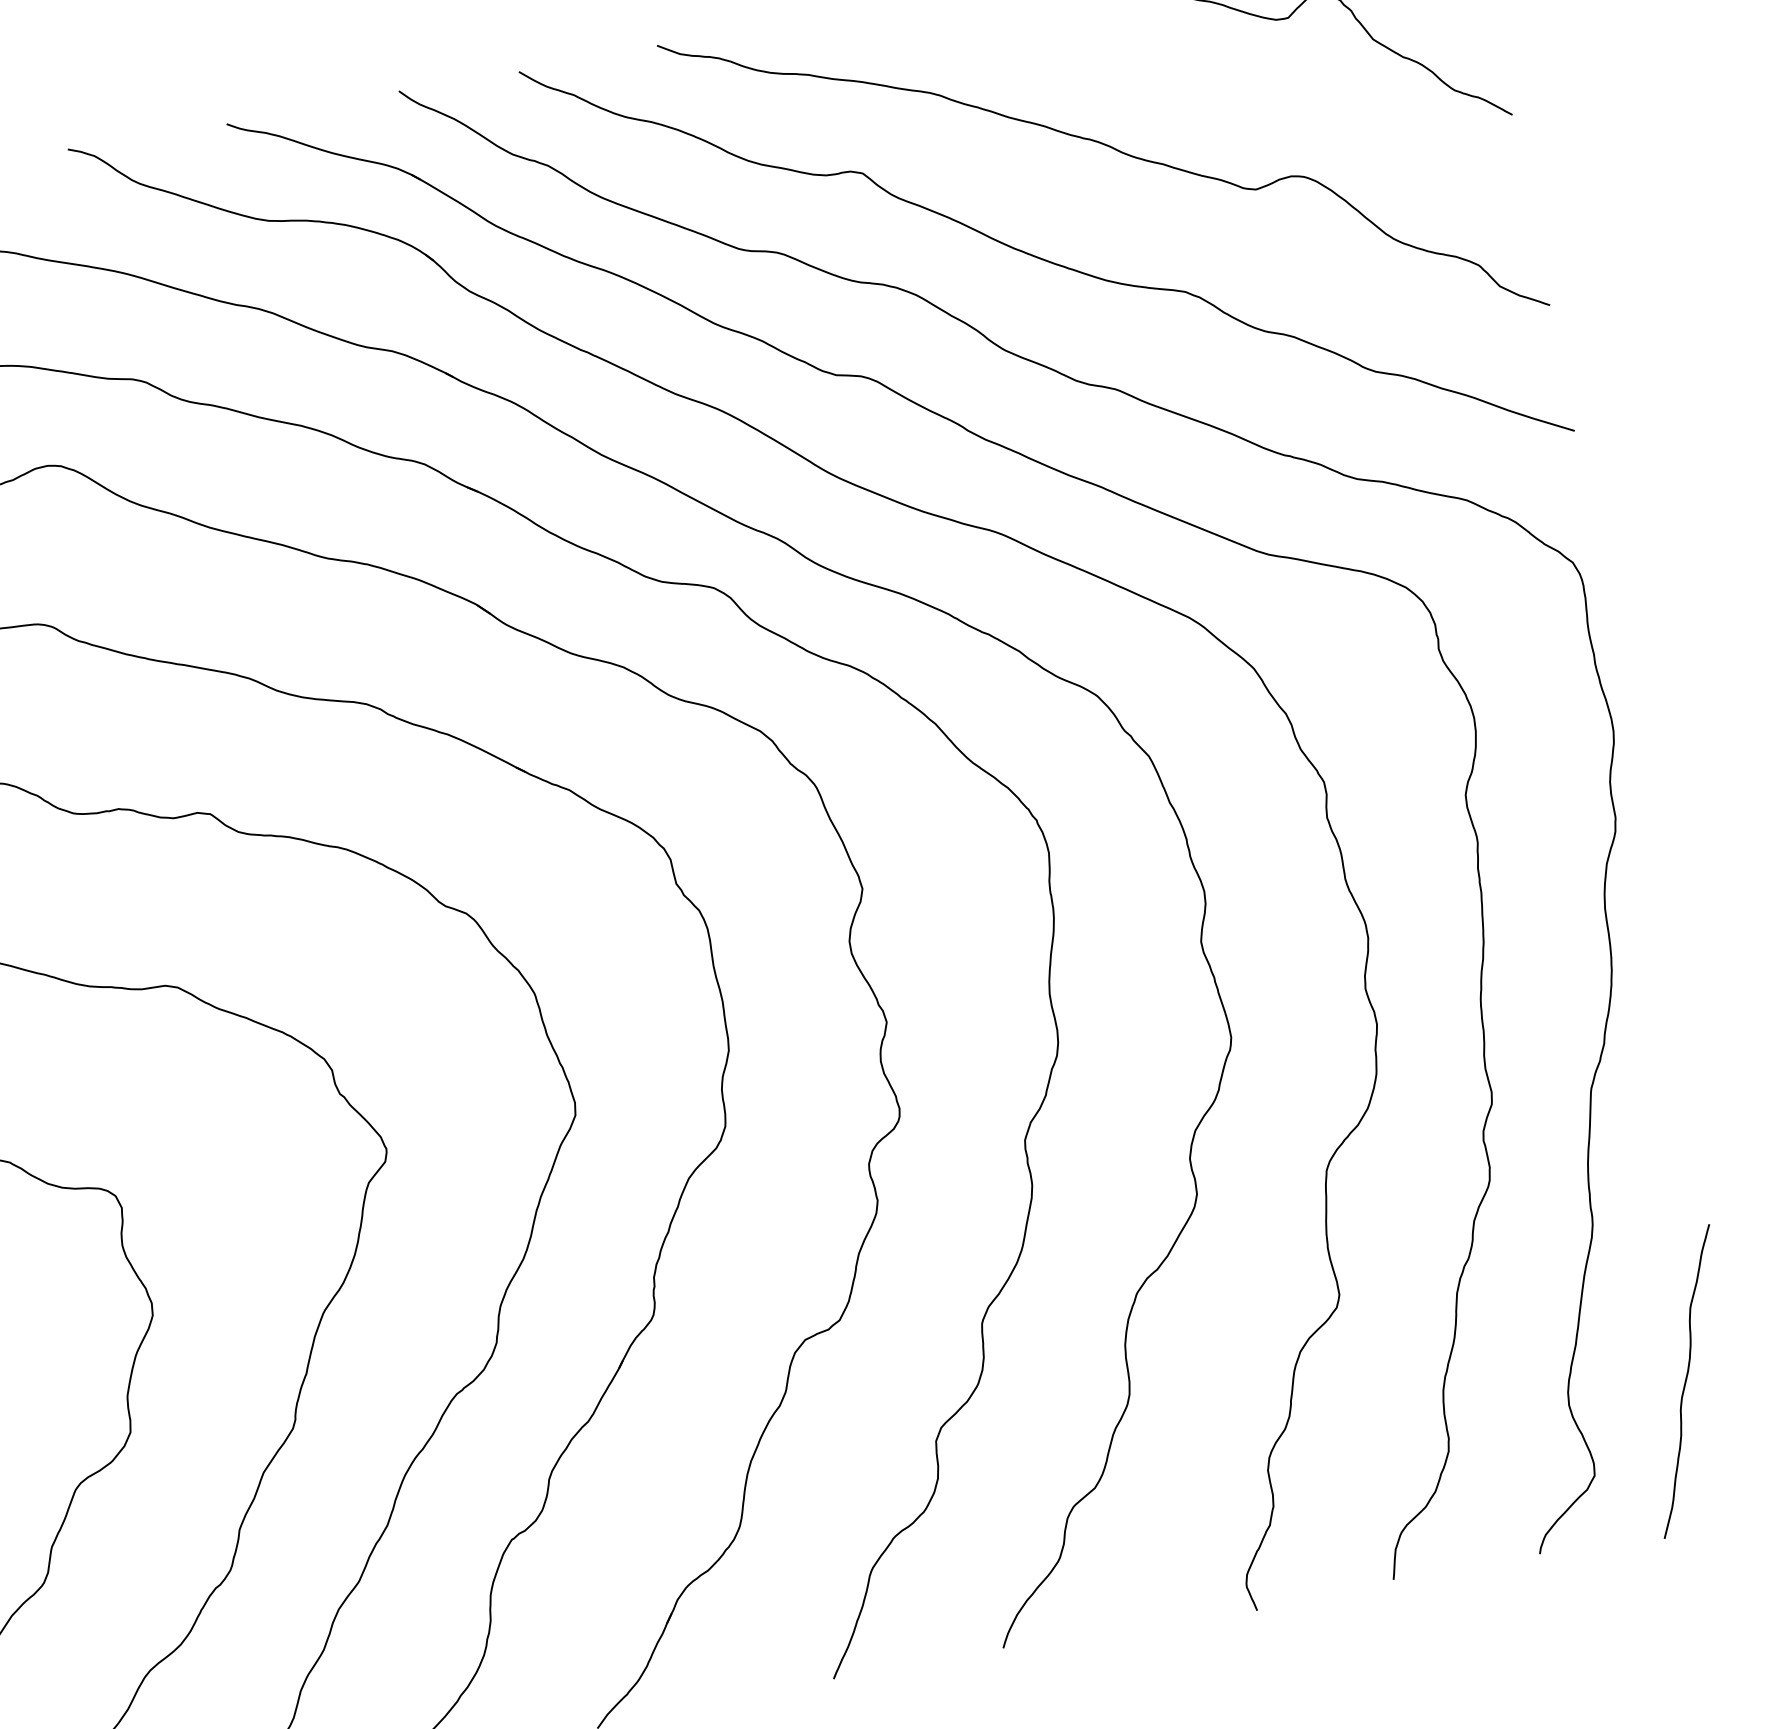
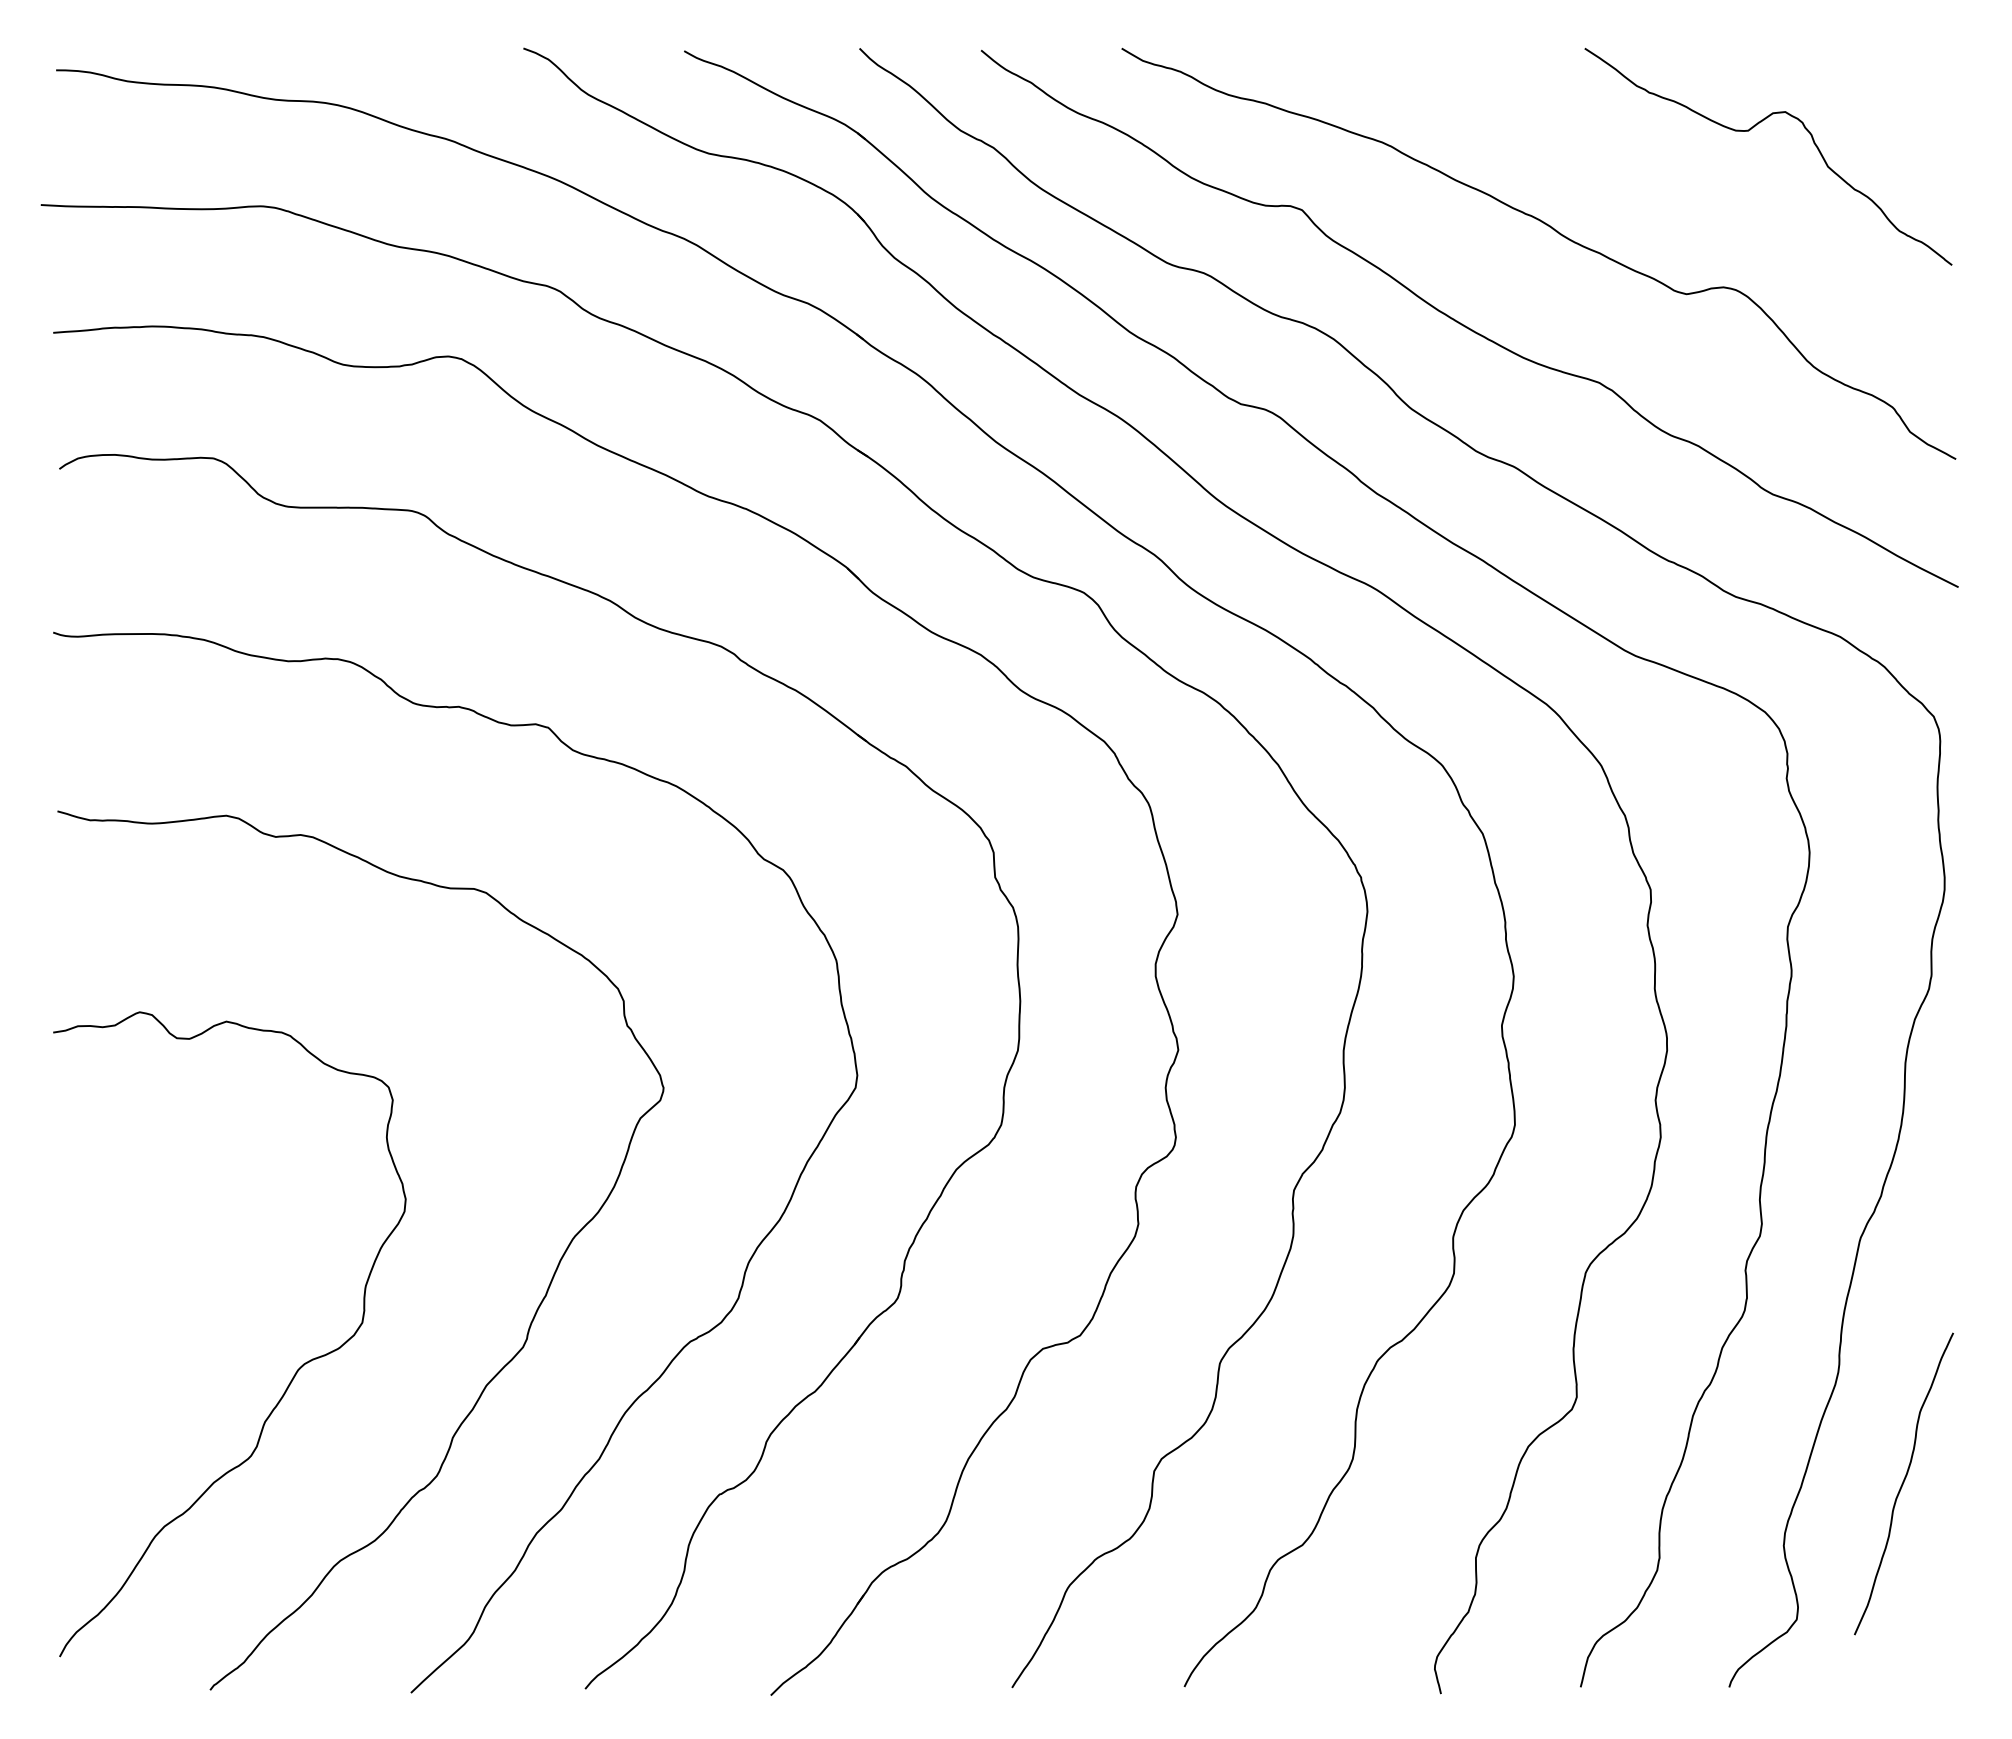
curve: (1686, 1381) -> (1903, 1483), moved

